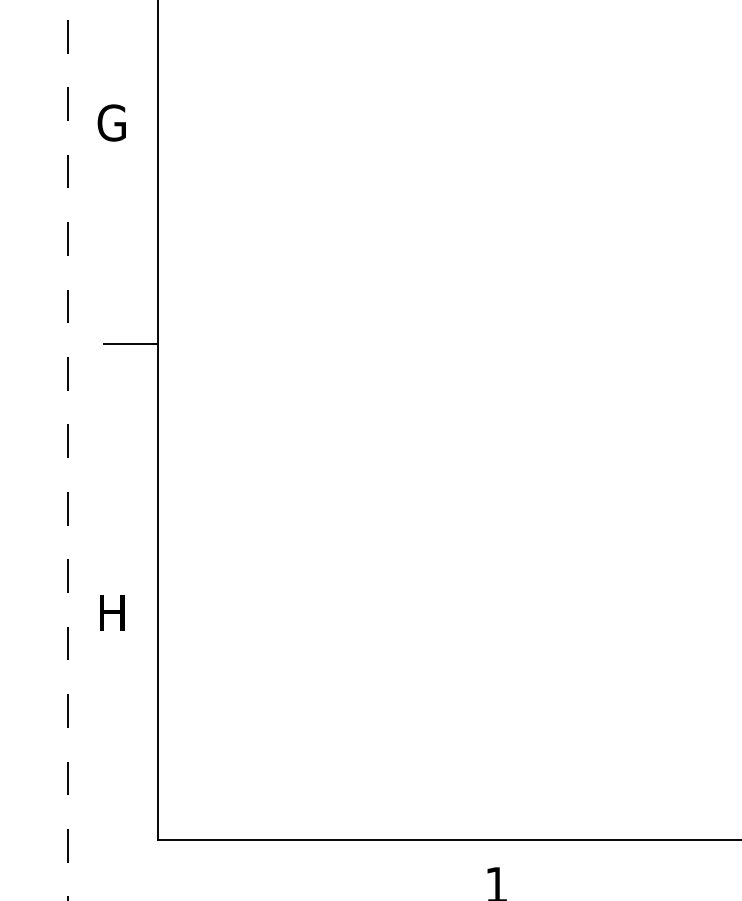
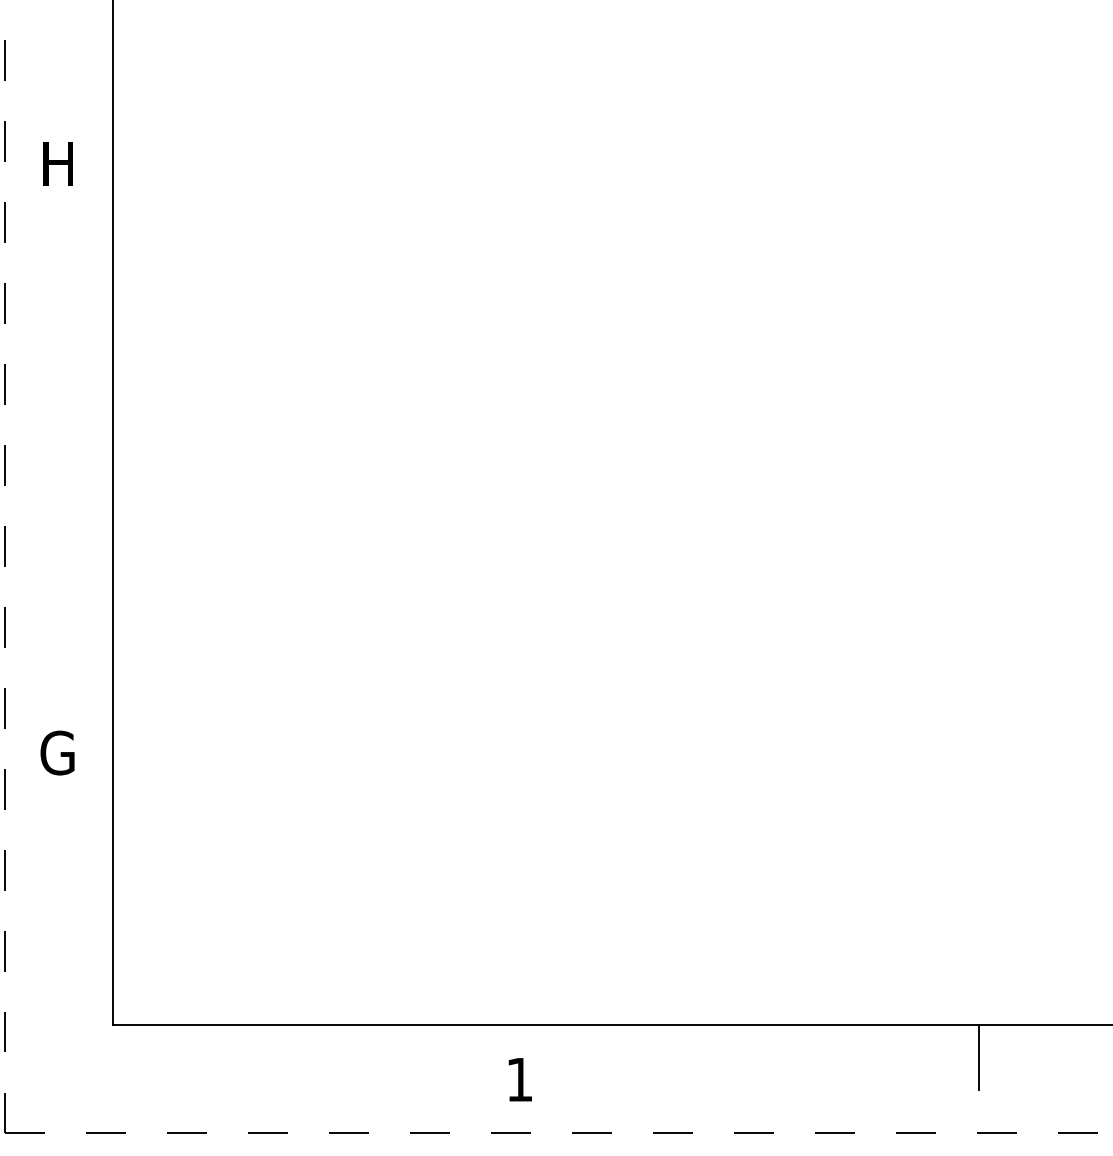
text: (111, 122) -> (57, 163), G -> H
line: (130, 343) -> (80, 429), removed
text: (111, 612) -> (57, 752), H -> G

